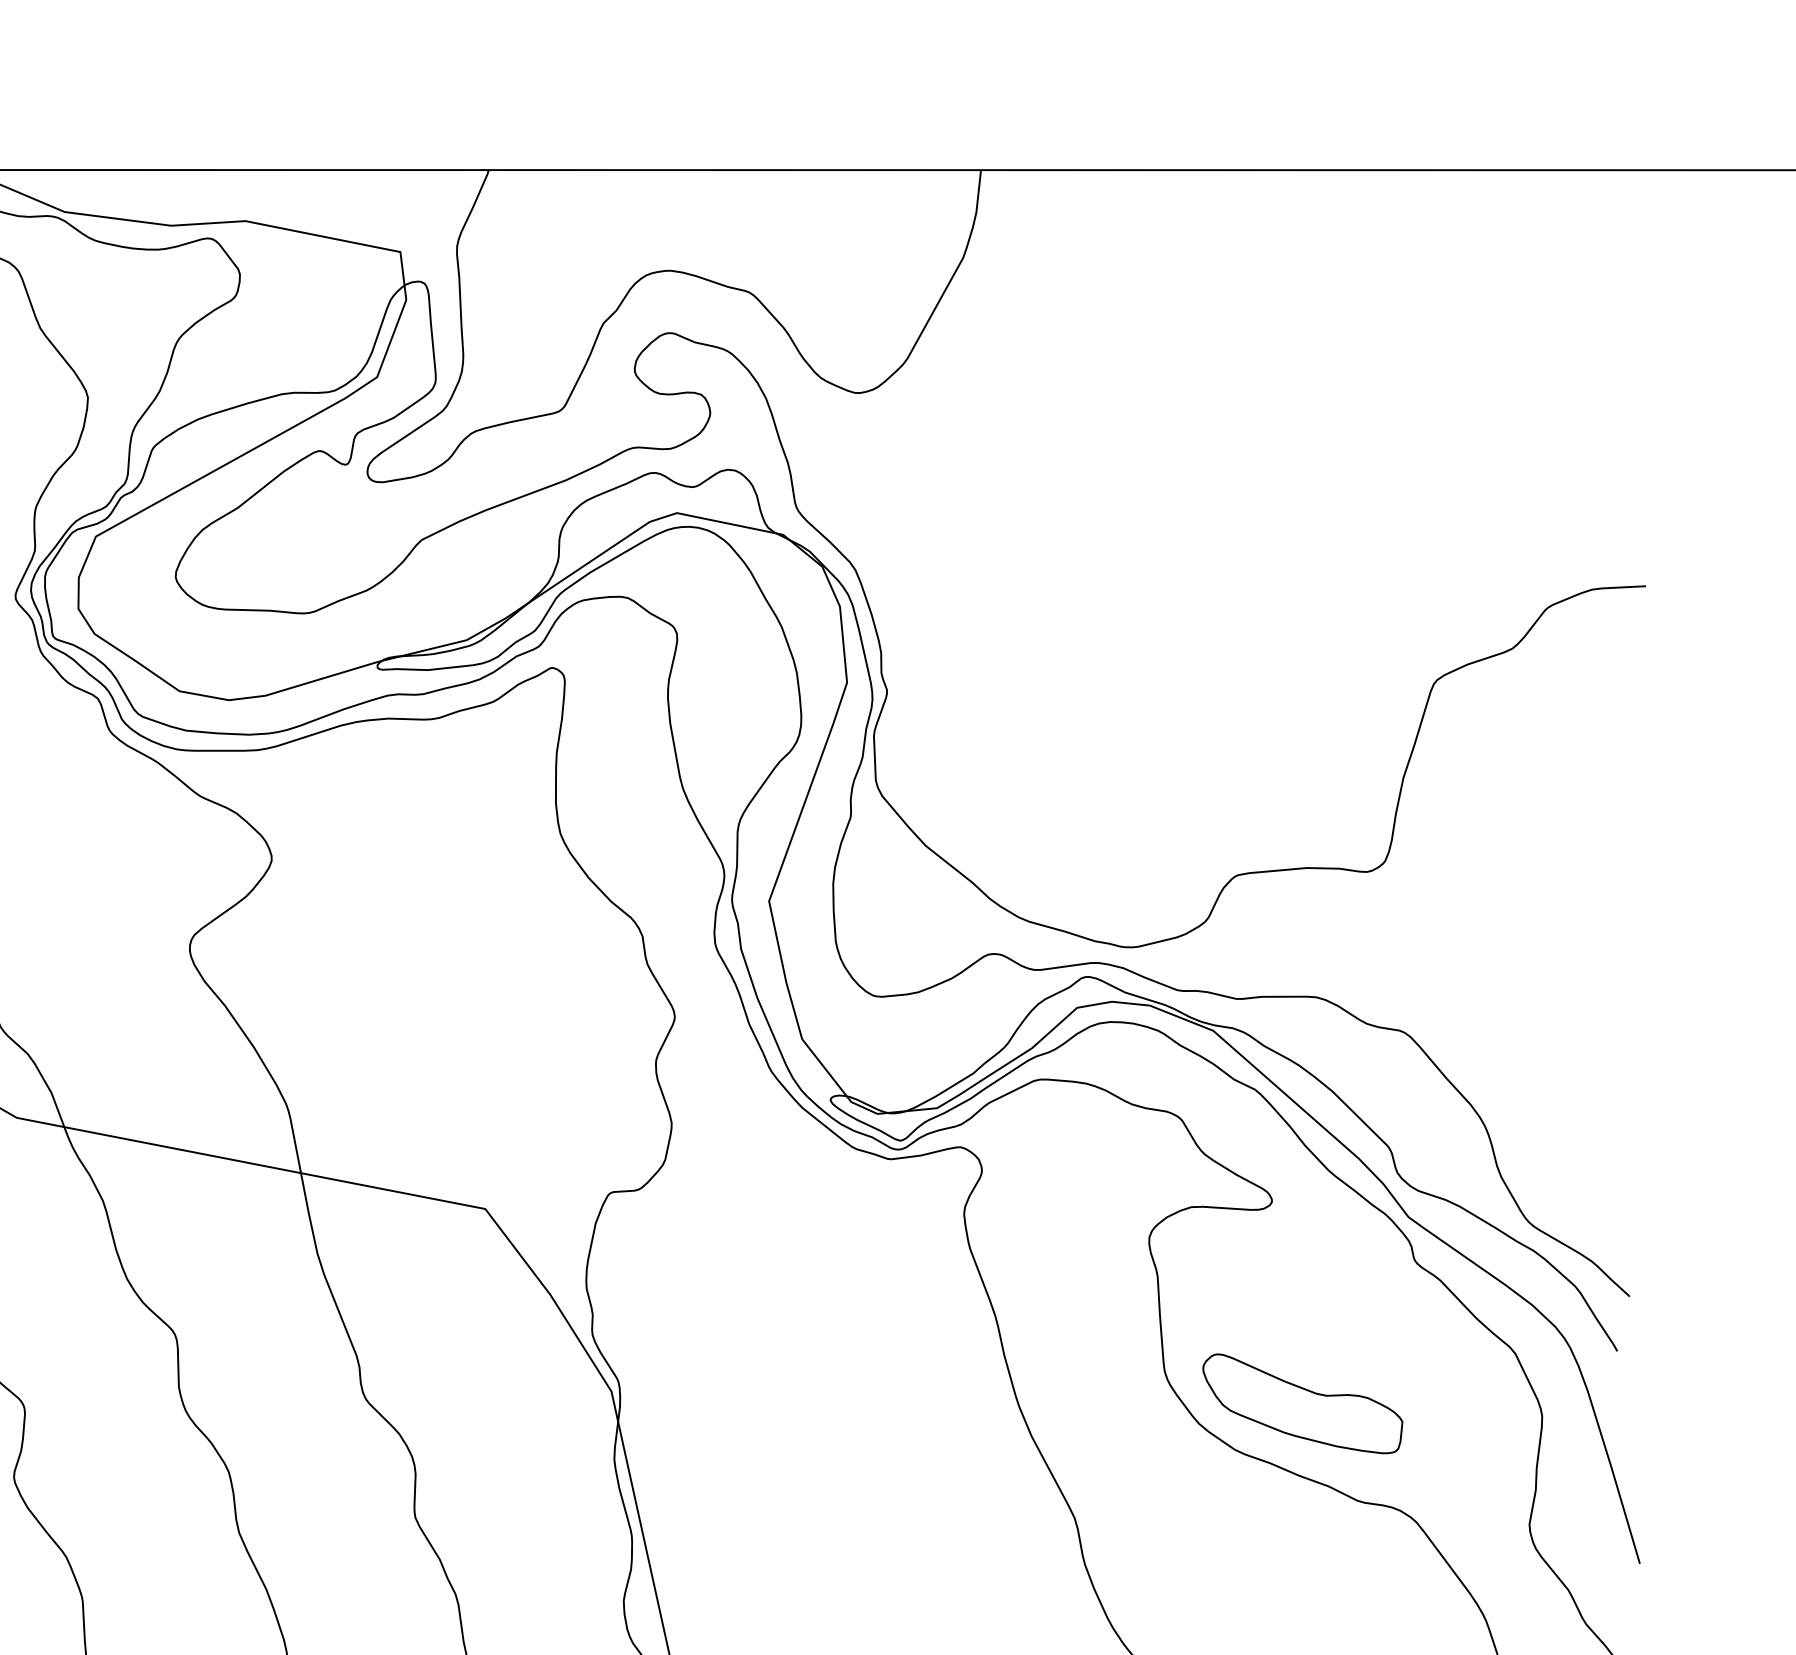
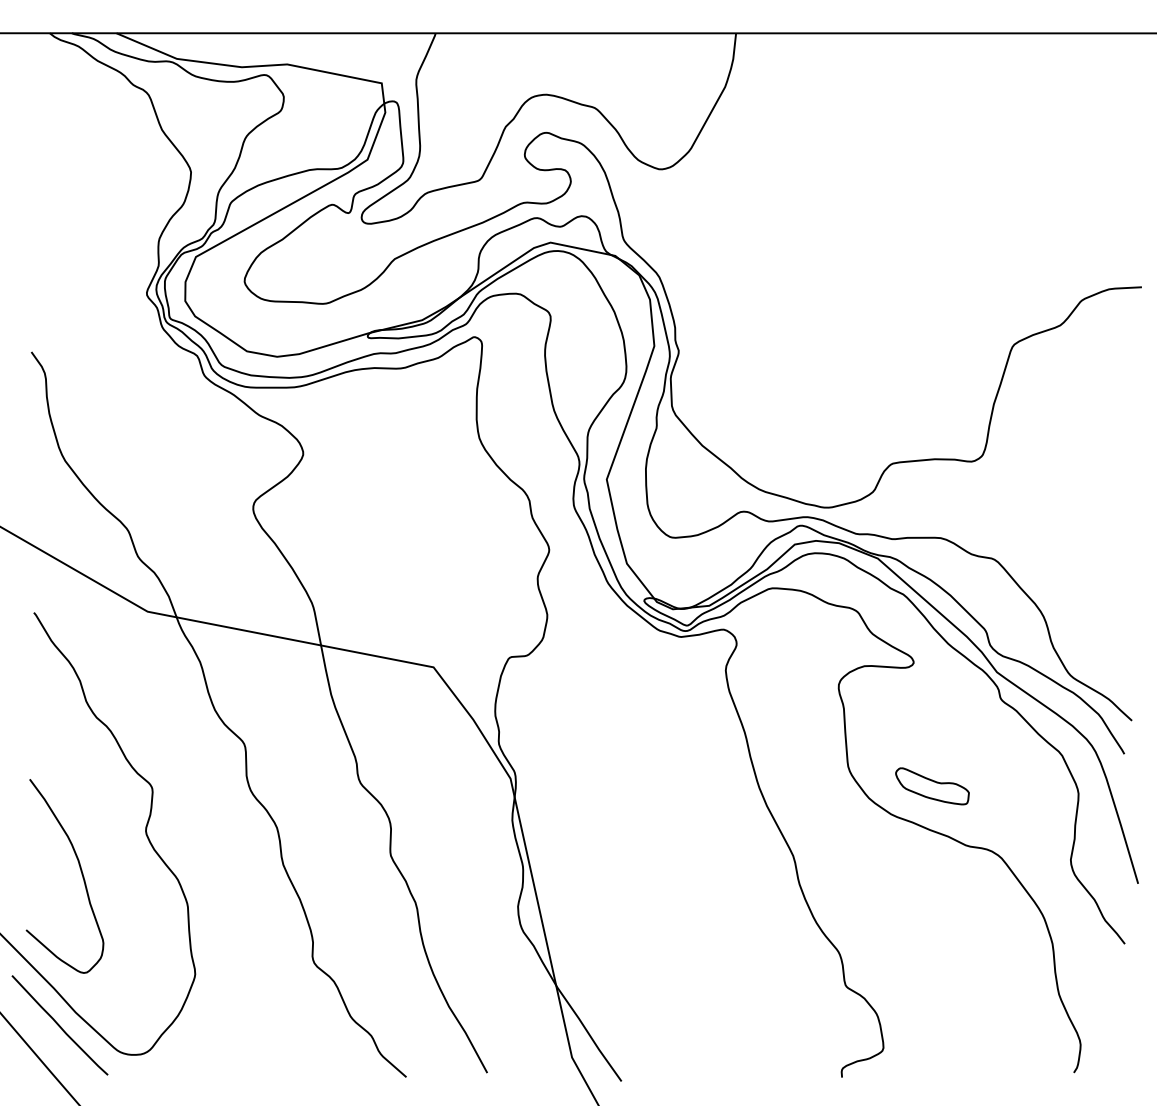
part: (1302, 1404) -> (932, 786), size x0.6

